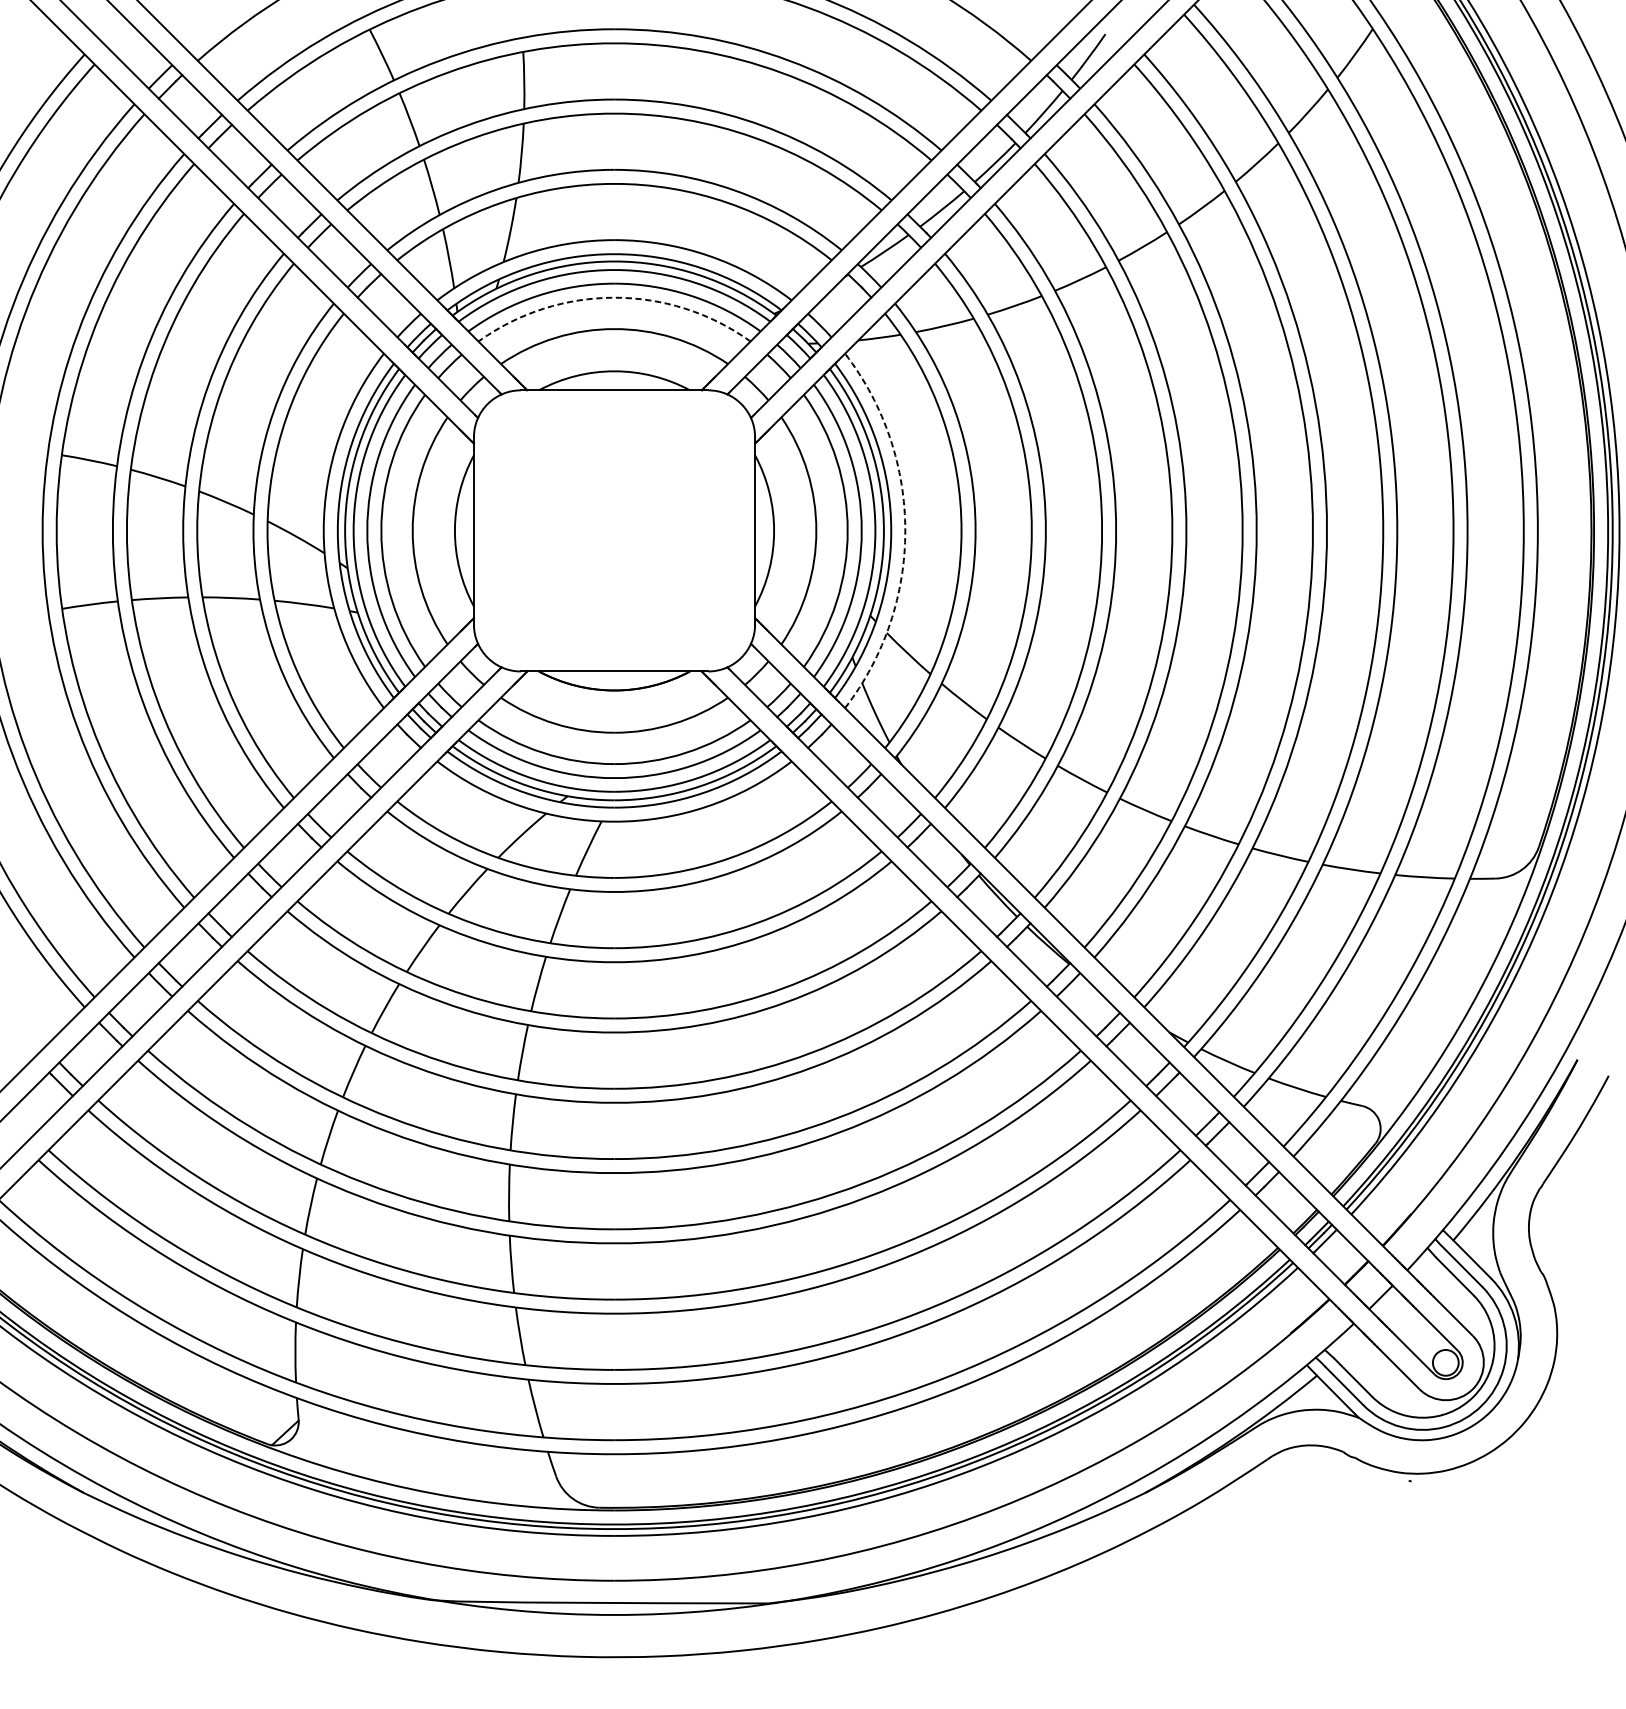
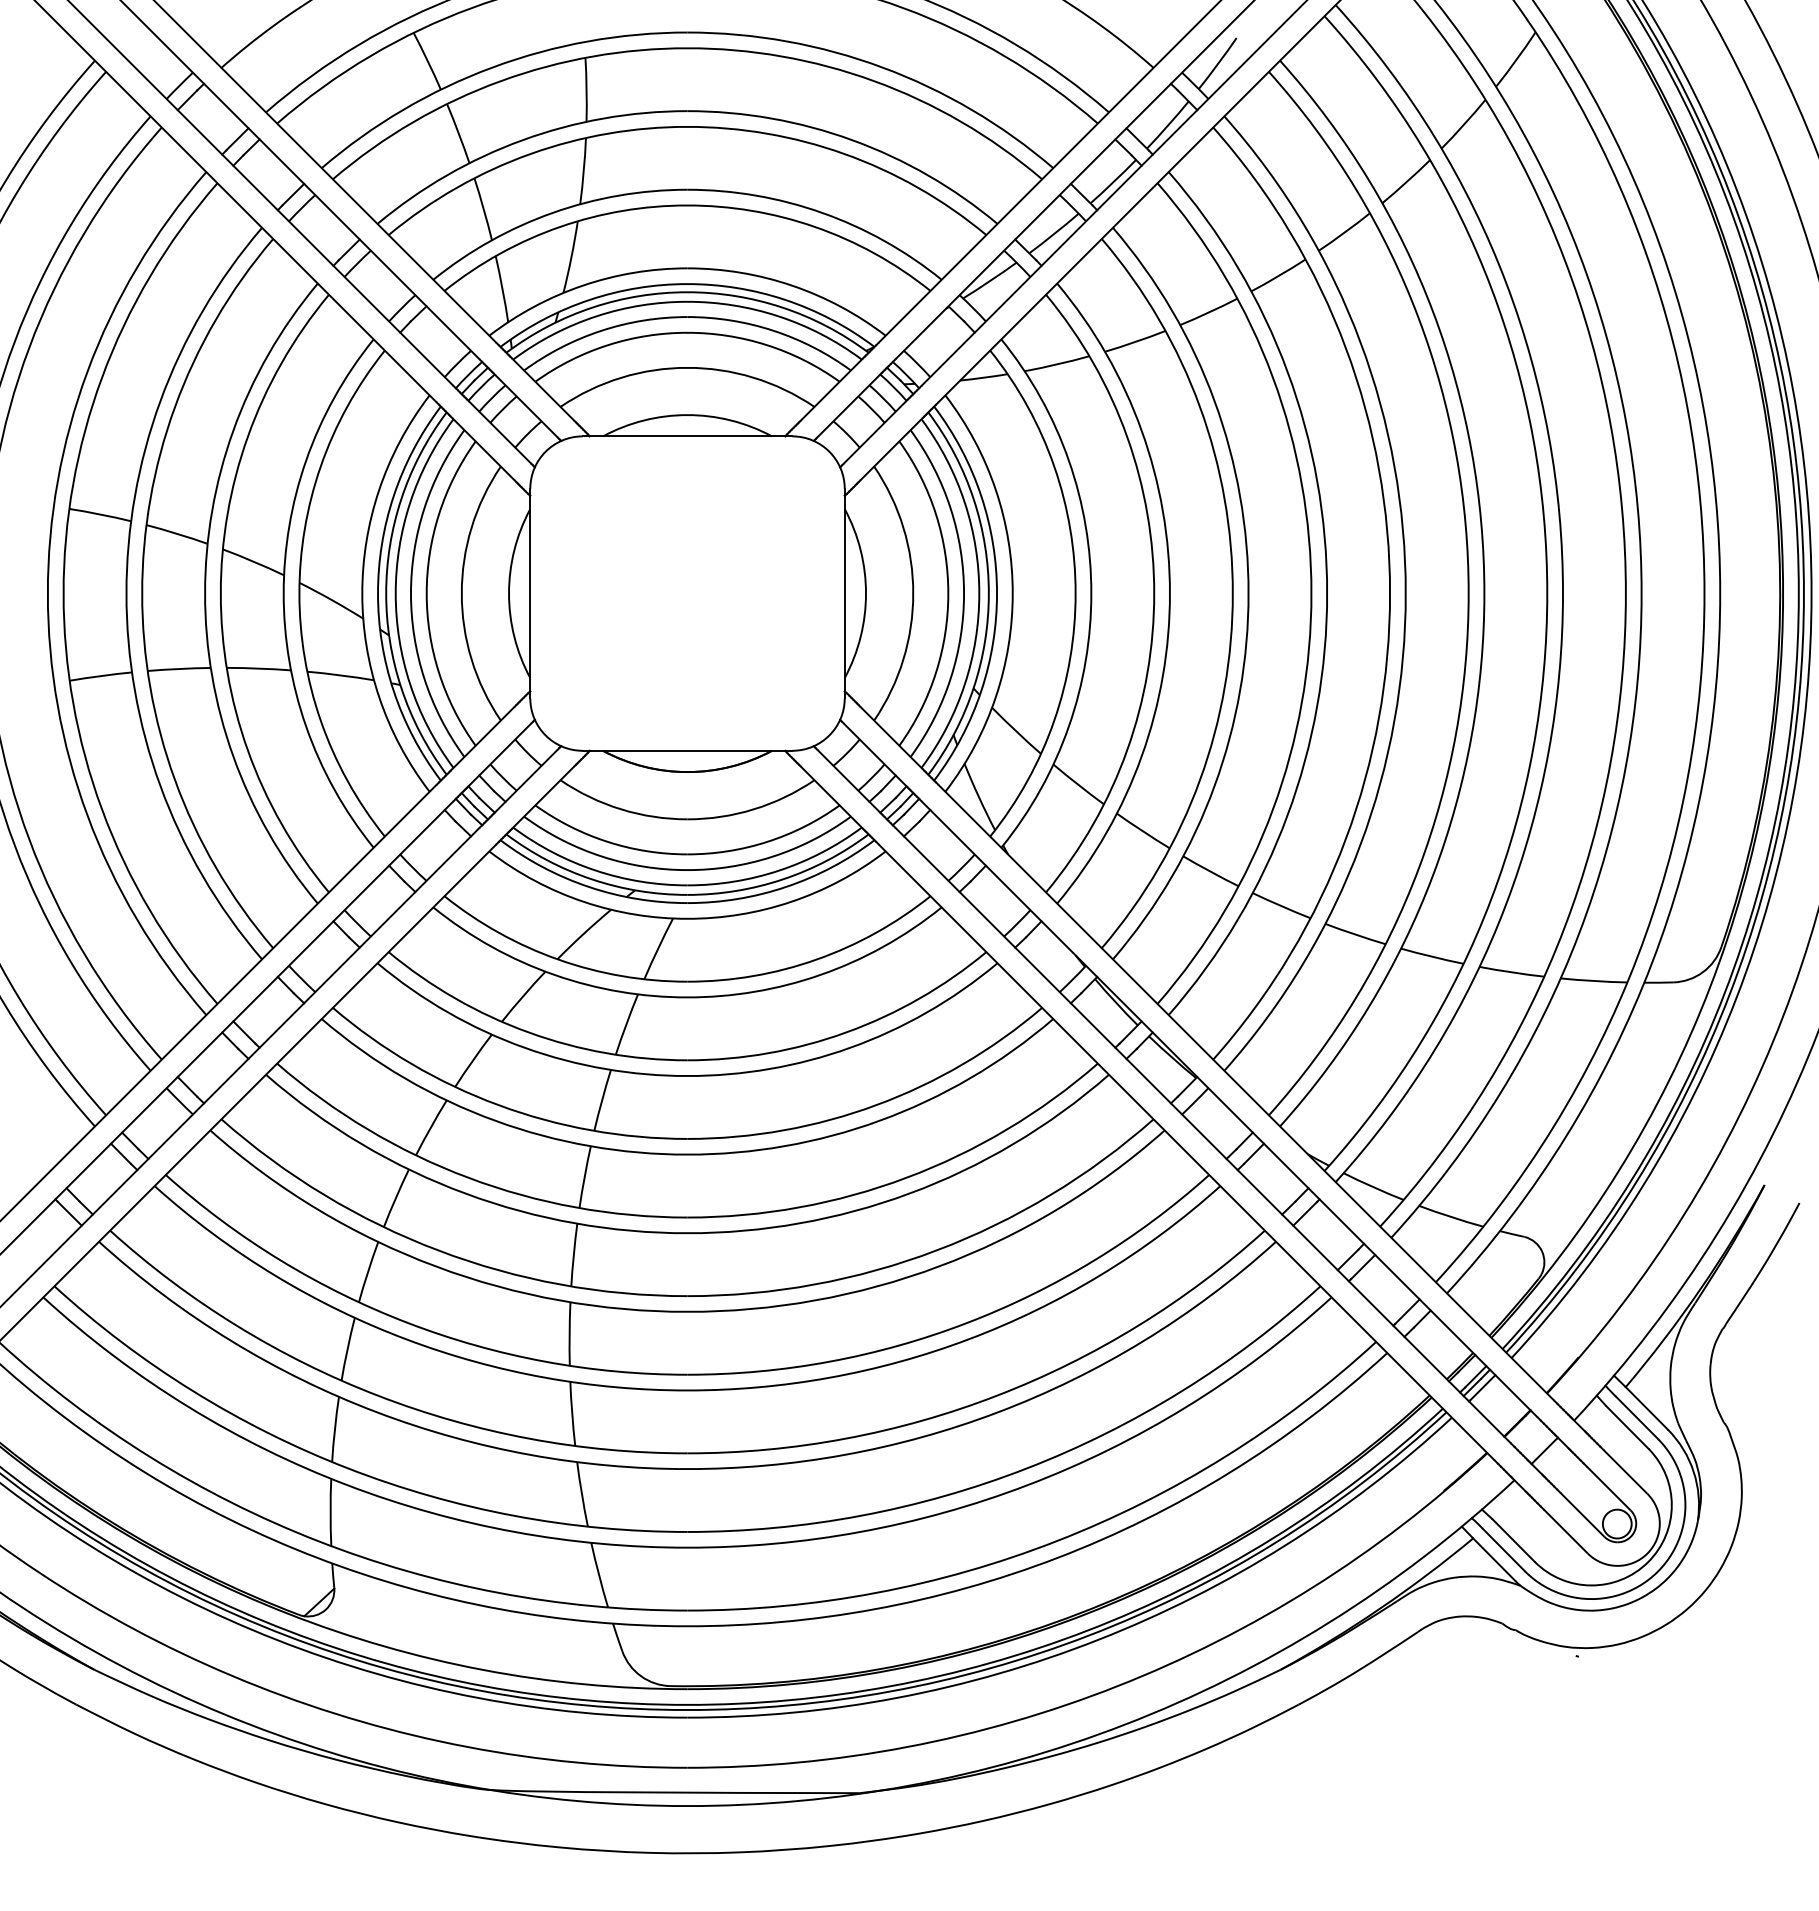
arc: (614, 297) -> (687, 332), dashed -> solid
arc: (905, 530) -> (1012, 593), dashed -> solid

